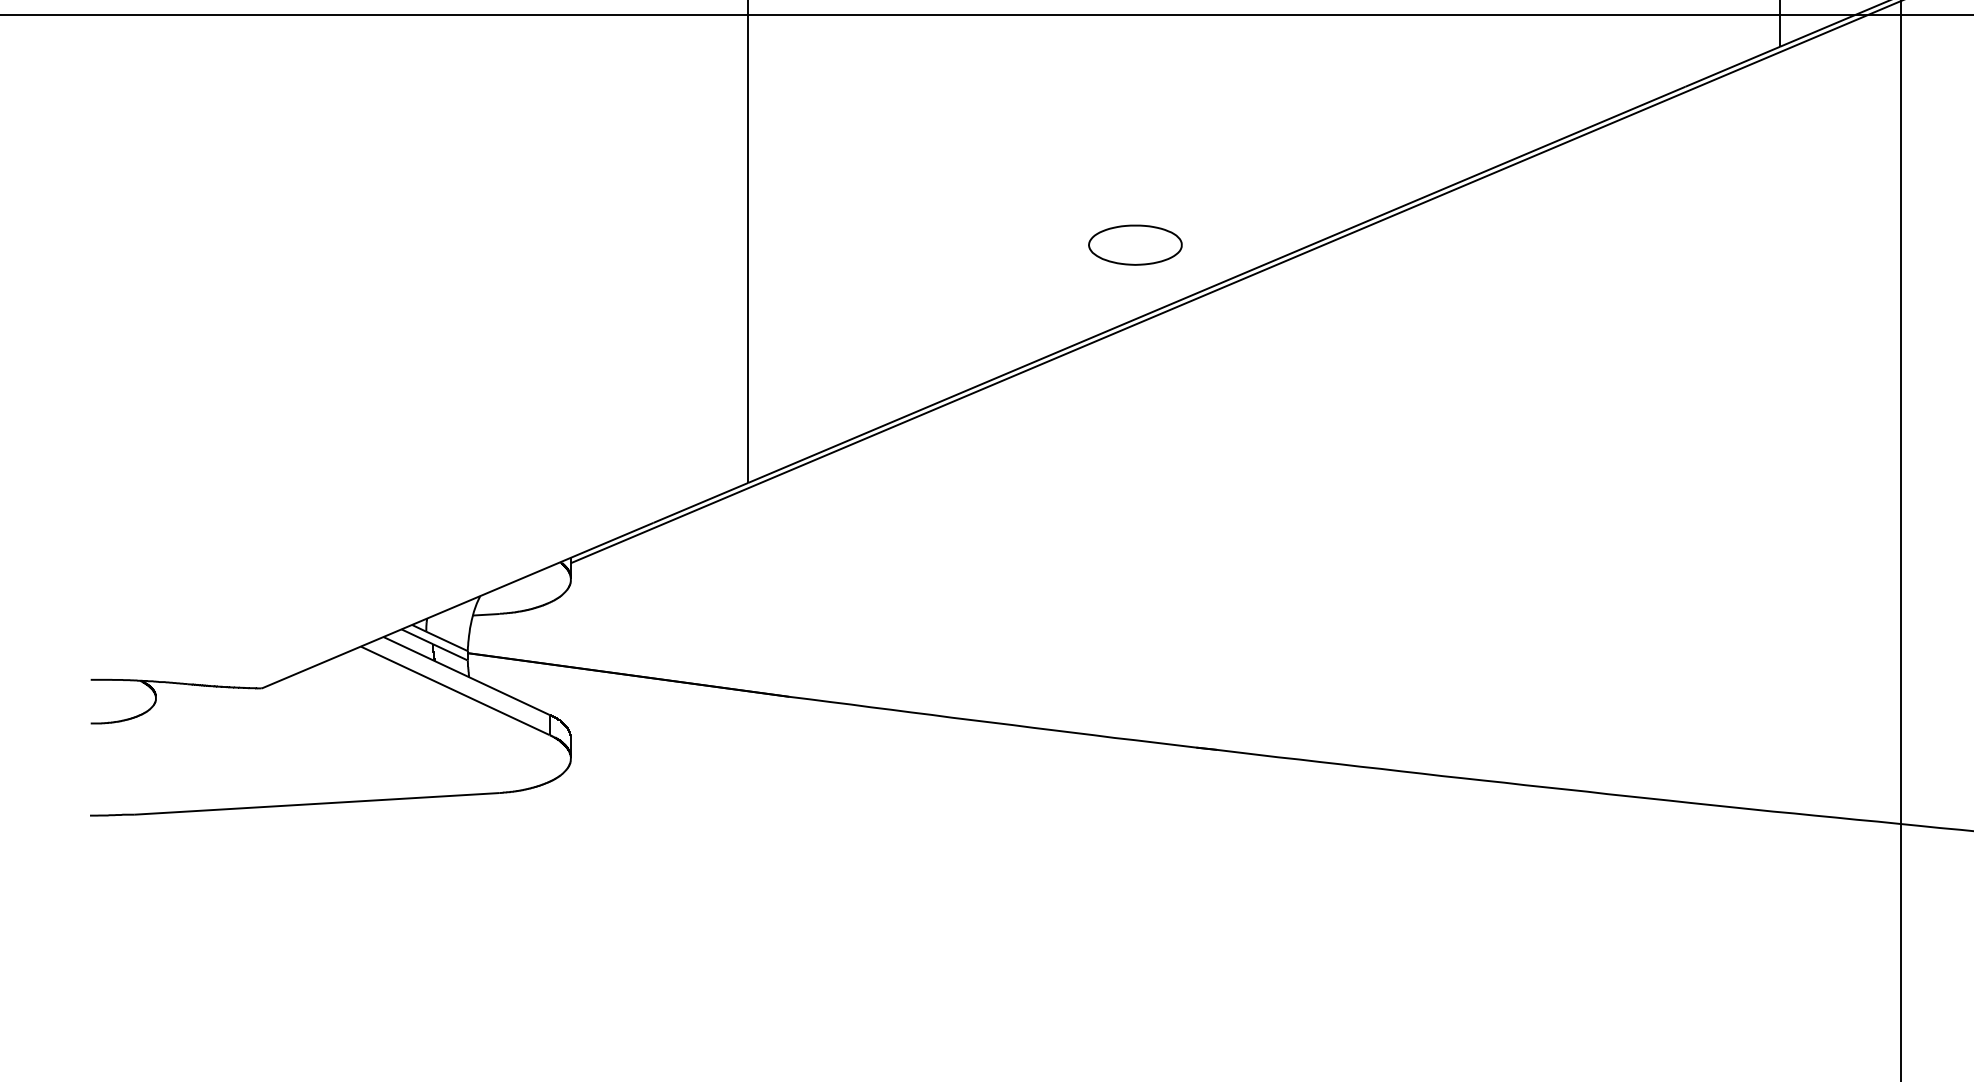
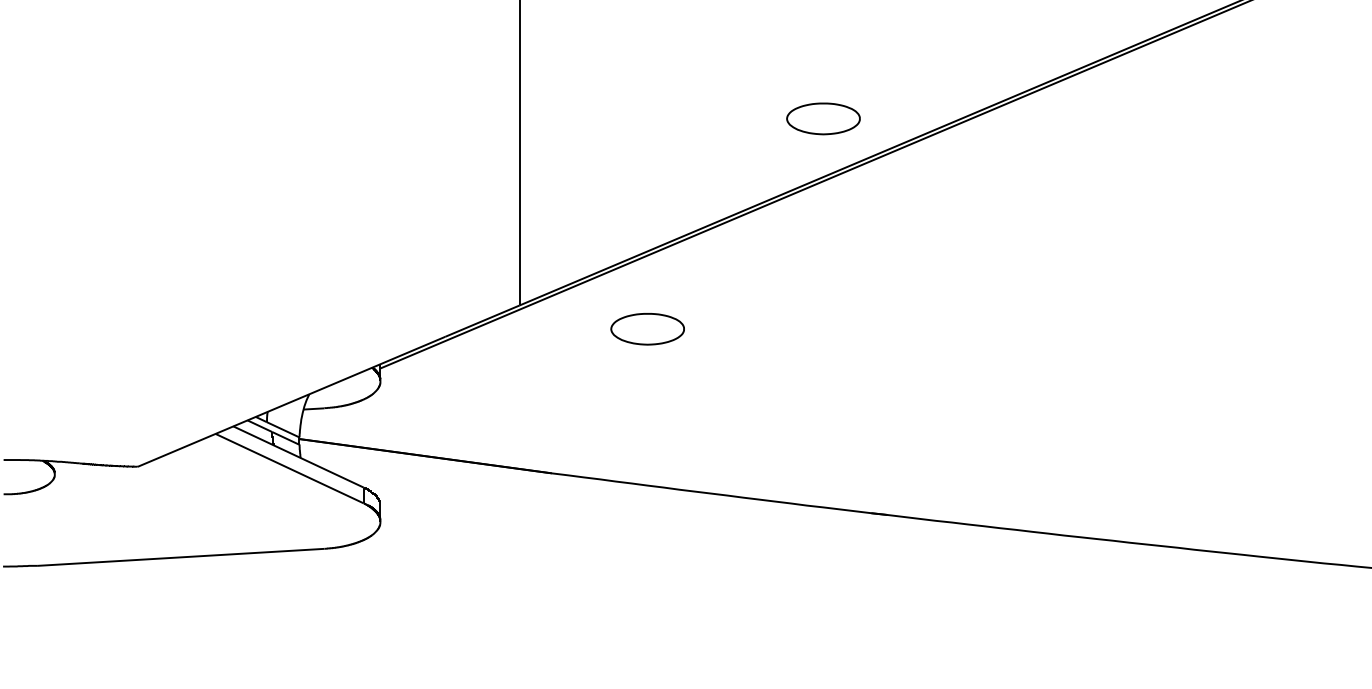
part: (911, 512) -> (647, 328), added

